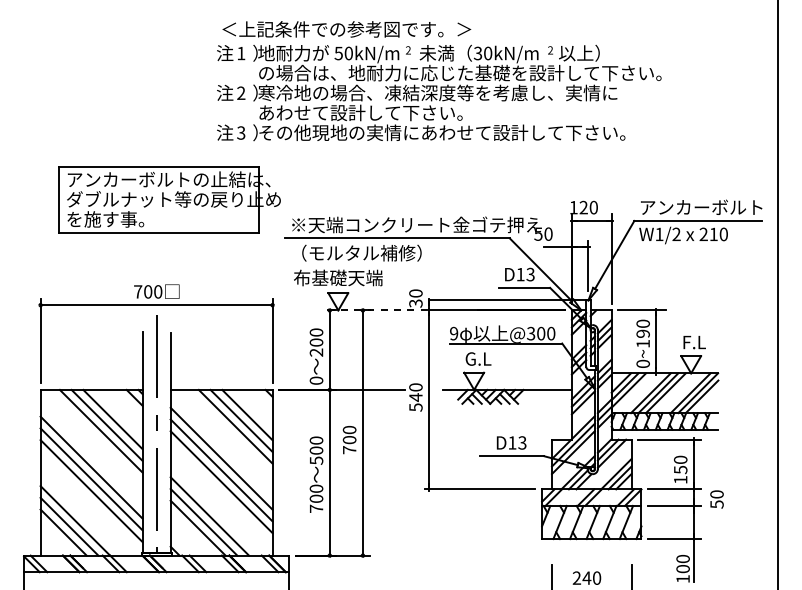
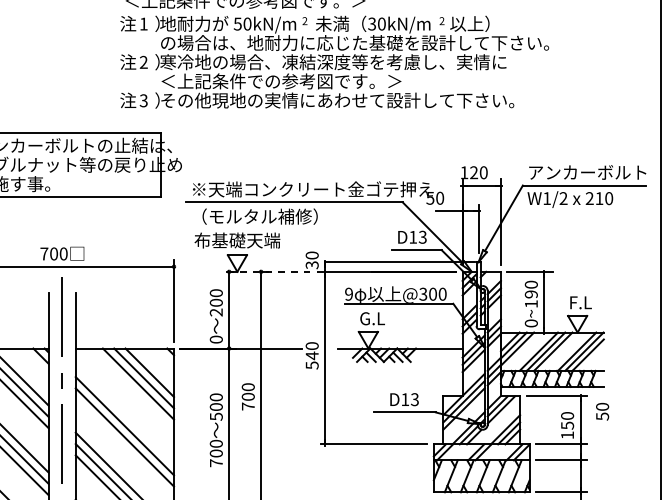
text: (383, 112) -> (280, 80), あわせて設計して下さい。 -> ＜上記条件での参考図です。＞
line: (221, 458) -> (124, 414), removed
text: (716, 499) -> (602, 411), moved

